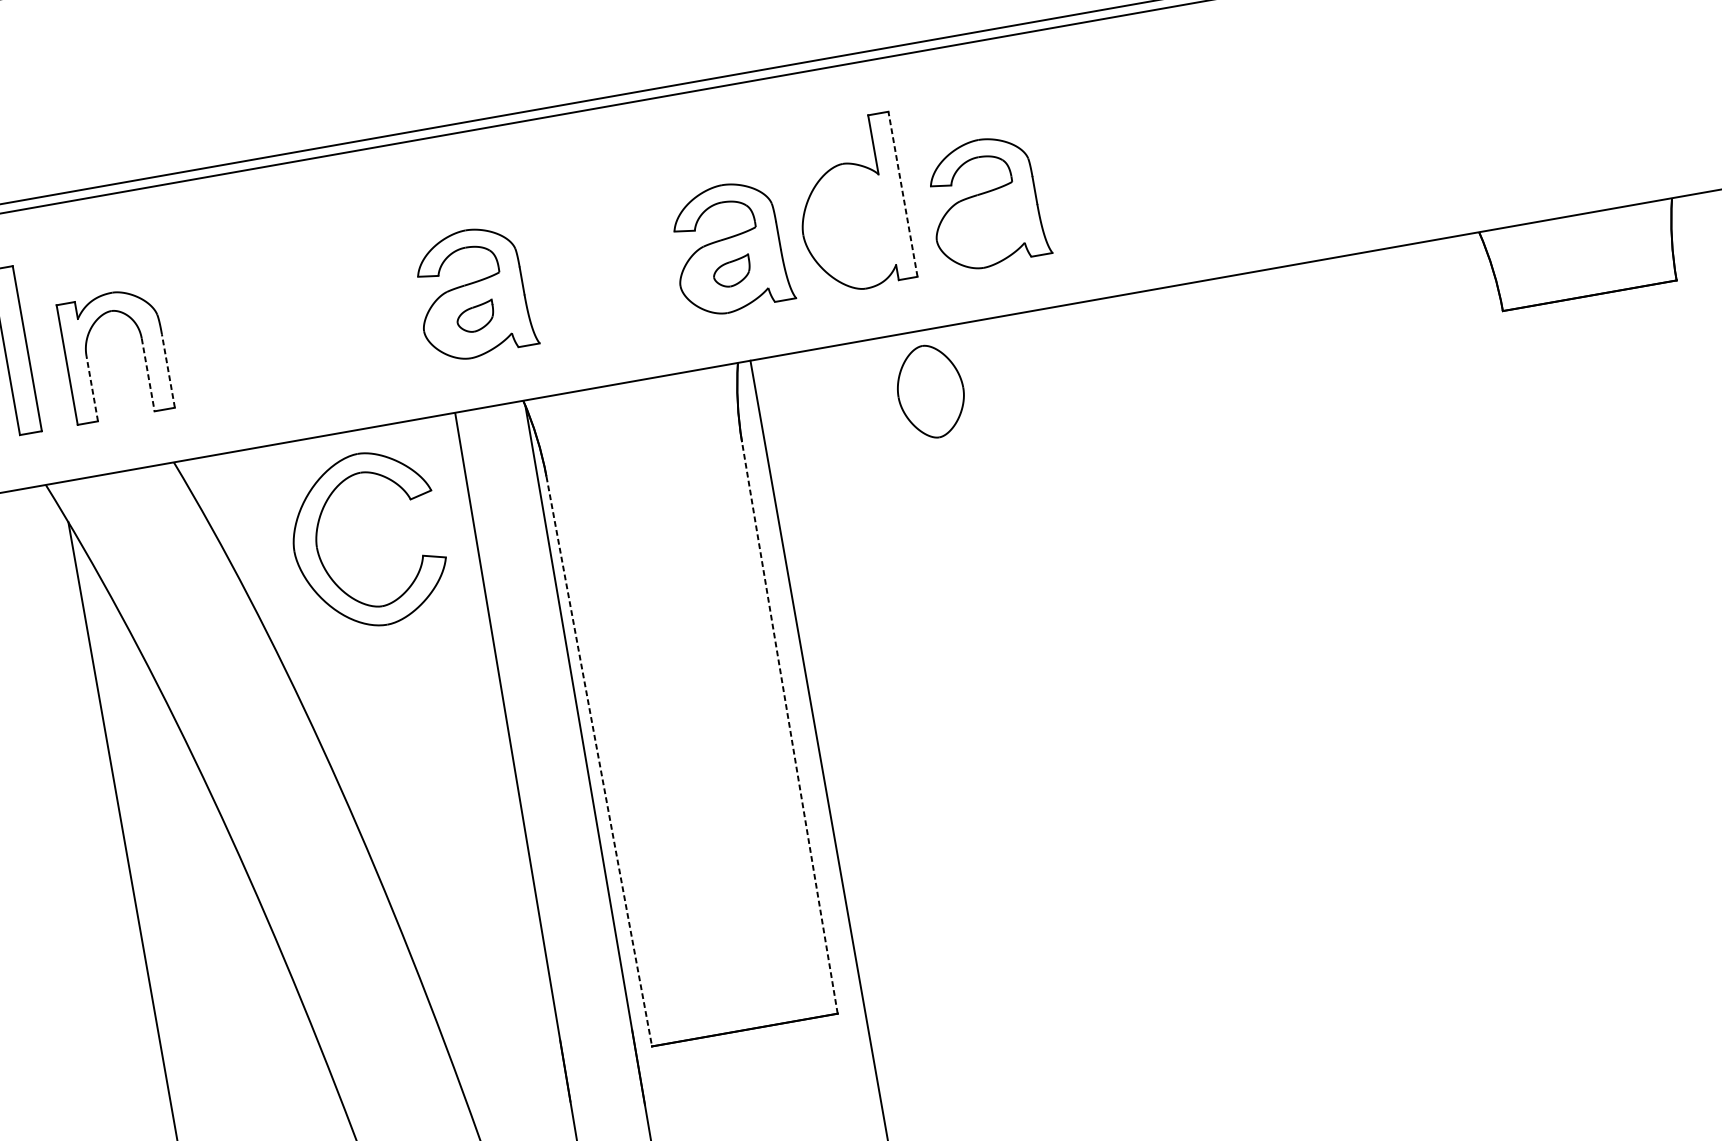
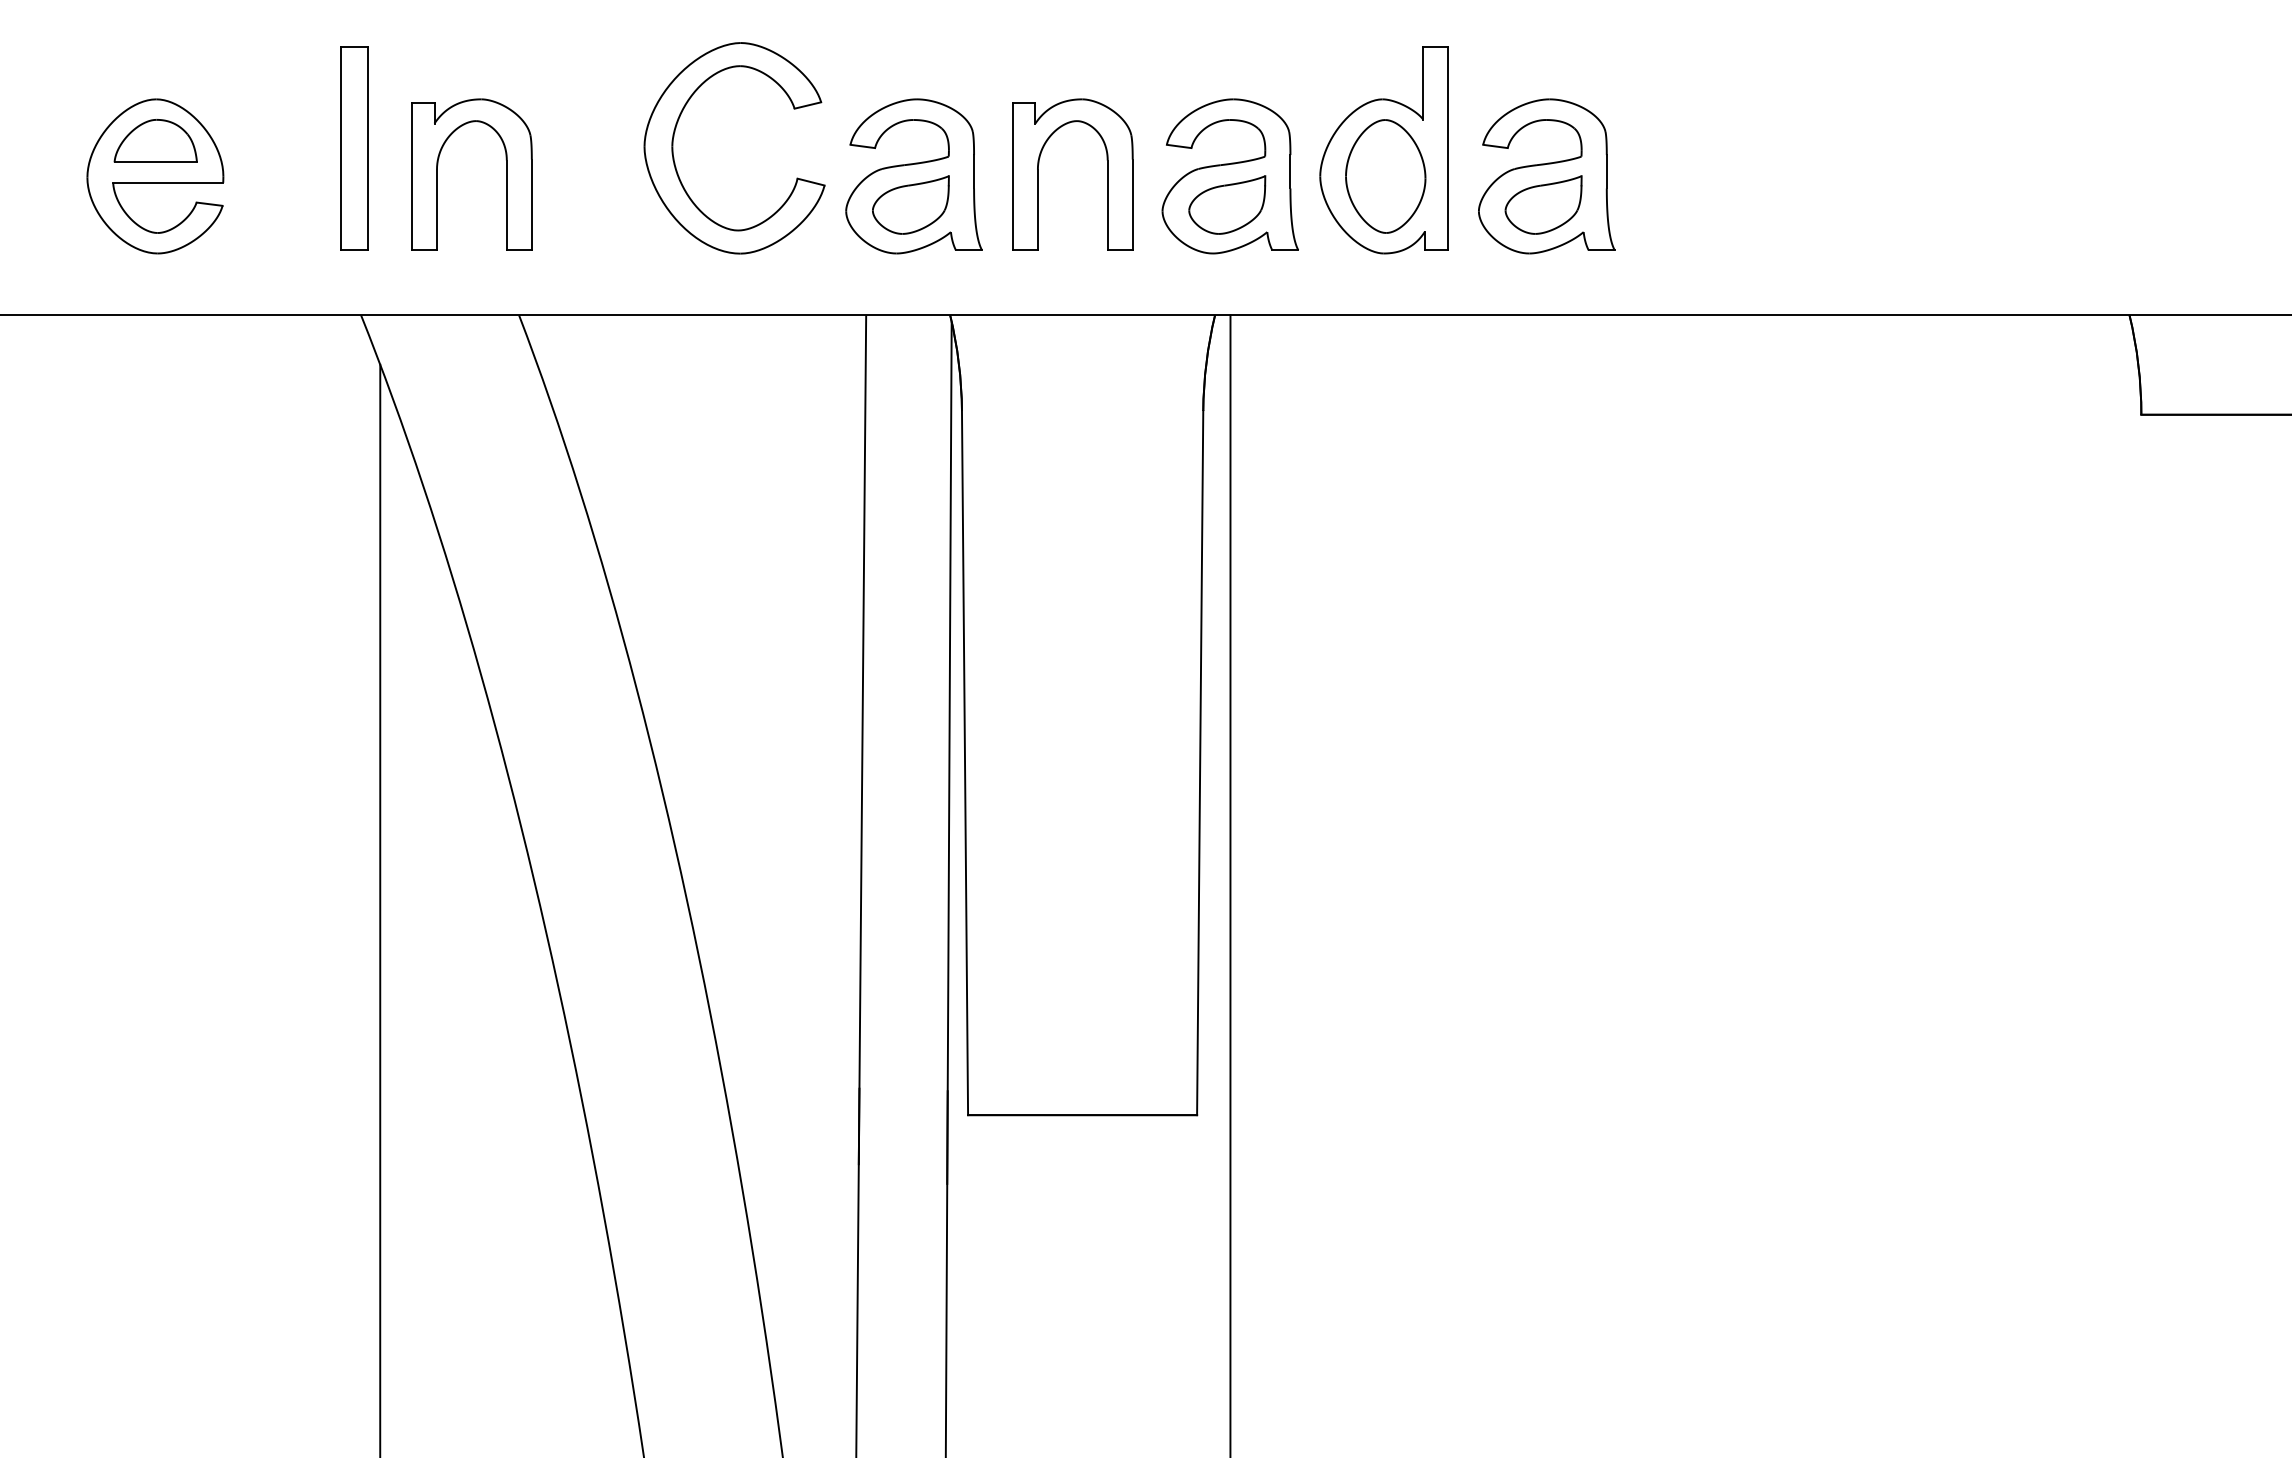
line: (903, 194) -> (1448, 148), dashed -> solid
part: (988, 226) -> (1543, 204), added
part: (732, 271) -> (1227, 204), size x1.67
part: (574, 273) -> (1038, 174), added
part: (475, 316) -> (910, 204), size x1.67
line: (168, 370) -> (531, 204), dashed -> solid
line: (147, 375) -> (506, 205), dashed -> solid
line: (91, 388) -> (436, 209), dashed -> solid
part: (930, 391) -> (1385, 176), moved
part: (321, 560) -> (675, 162), moved
line: (790, 727) -> (1200, 762), dashed -> solid
line: (599, 761) -> (965, 763), dashed -> solid

